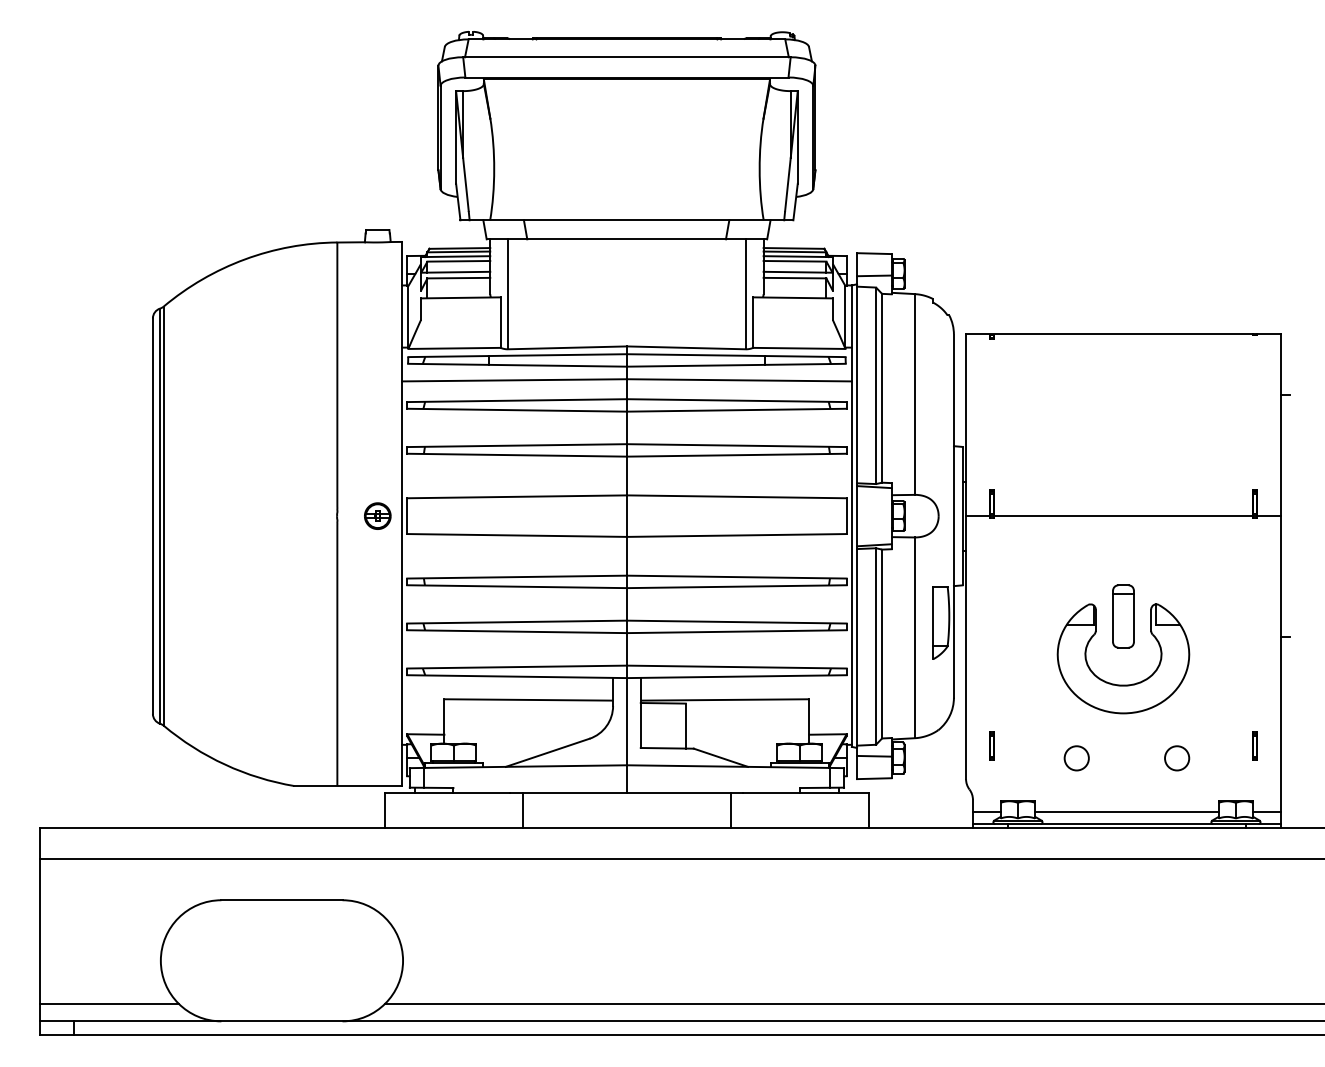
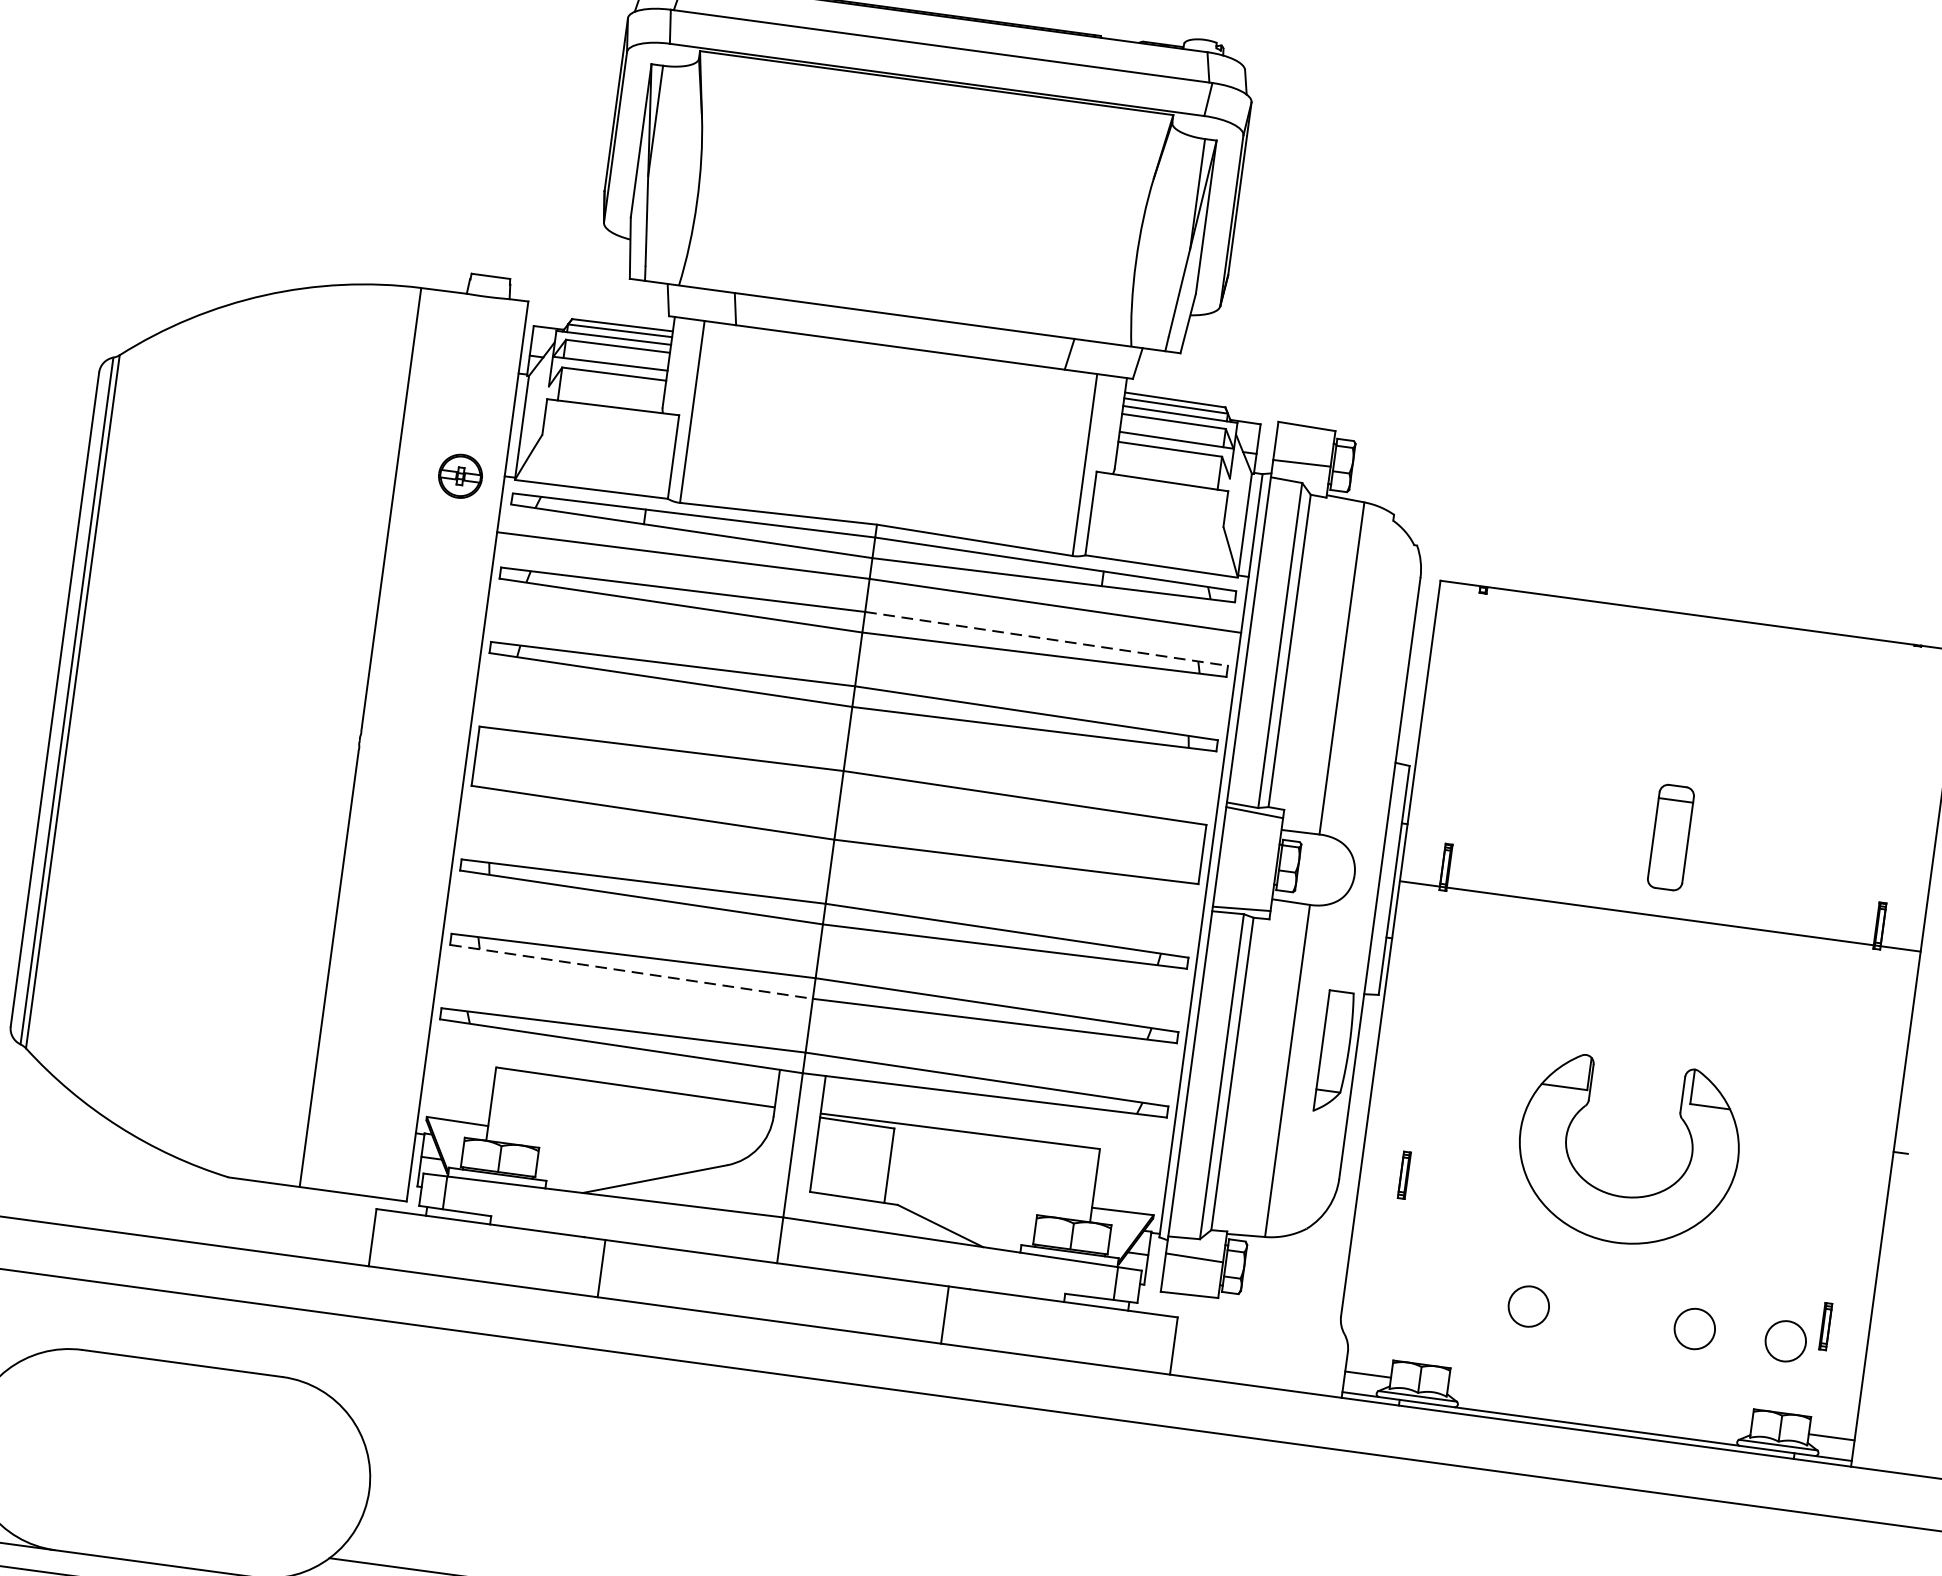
line: (736, 400) -> (1046, 638), solid -> dashed
part: (377, 515) -> (460, 475), moved
part: (1123, 616) -> (1670, 837), moved
line: (517, 631) -> (632, 971), solid -> dashed
part: (991, 745) -> (1403, 1173), moved
circle: (1232, 758) -> (1786, 1341), added
line: (1126, 811) -> (1599, 1405), removed

